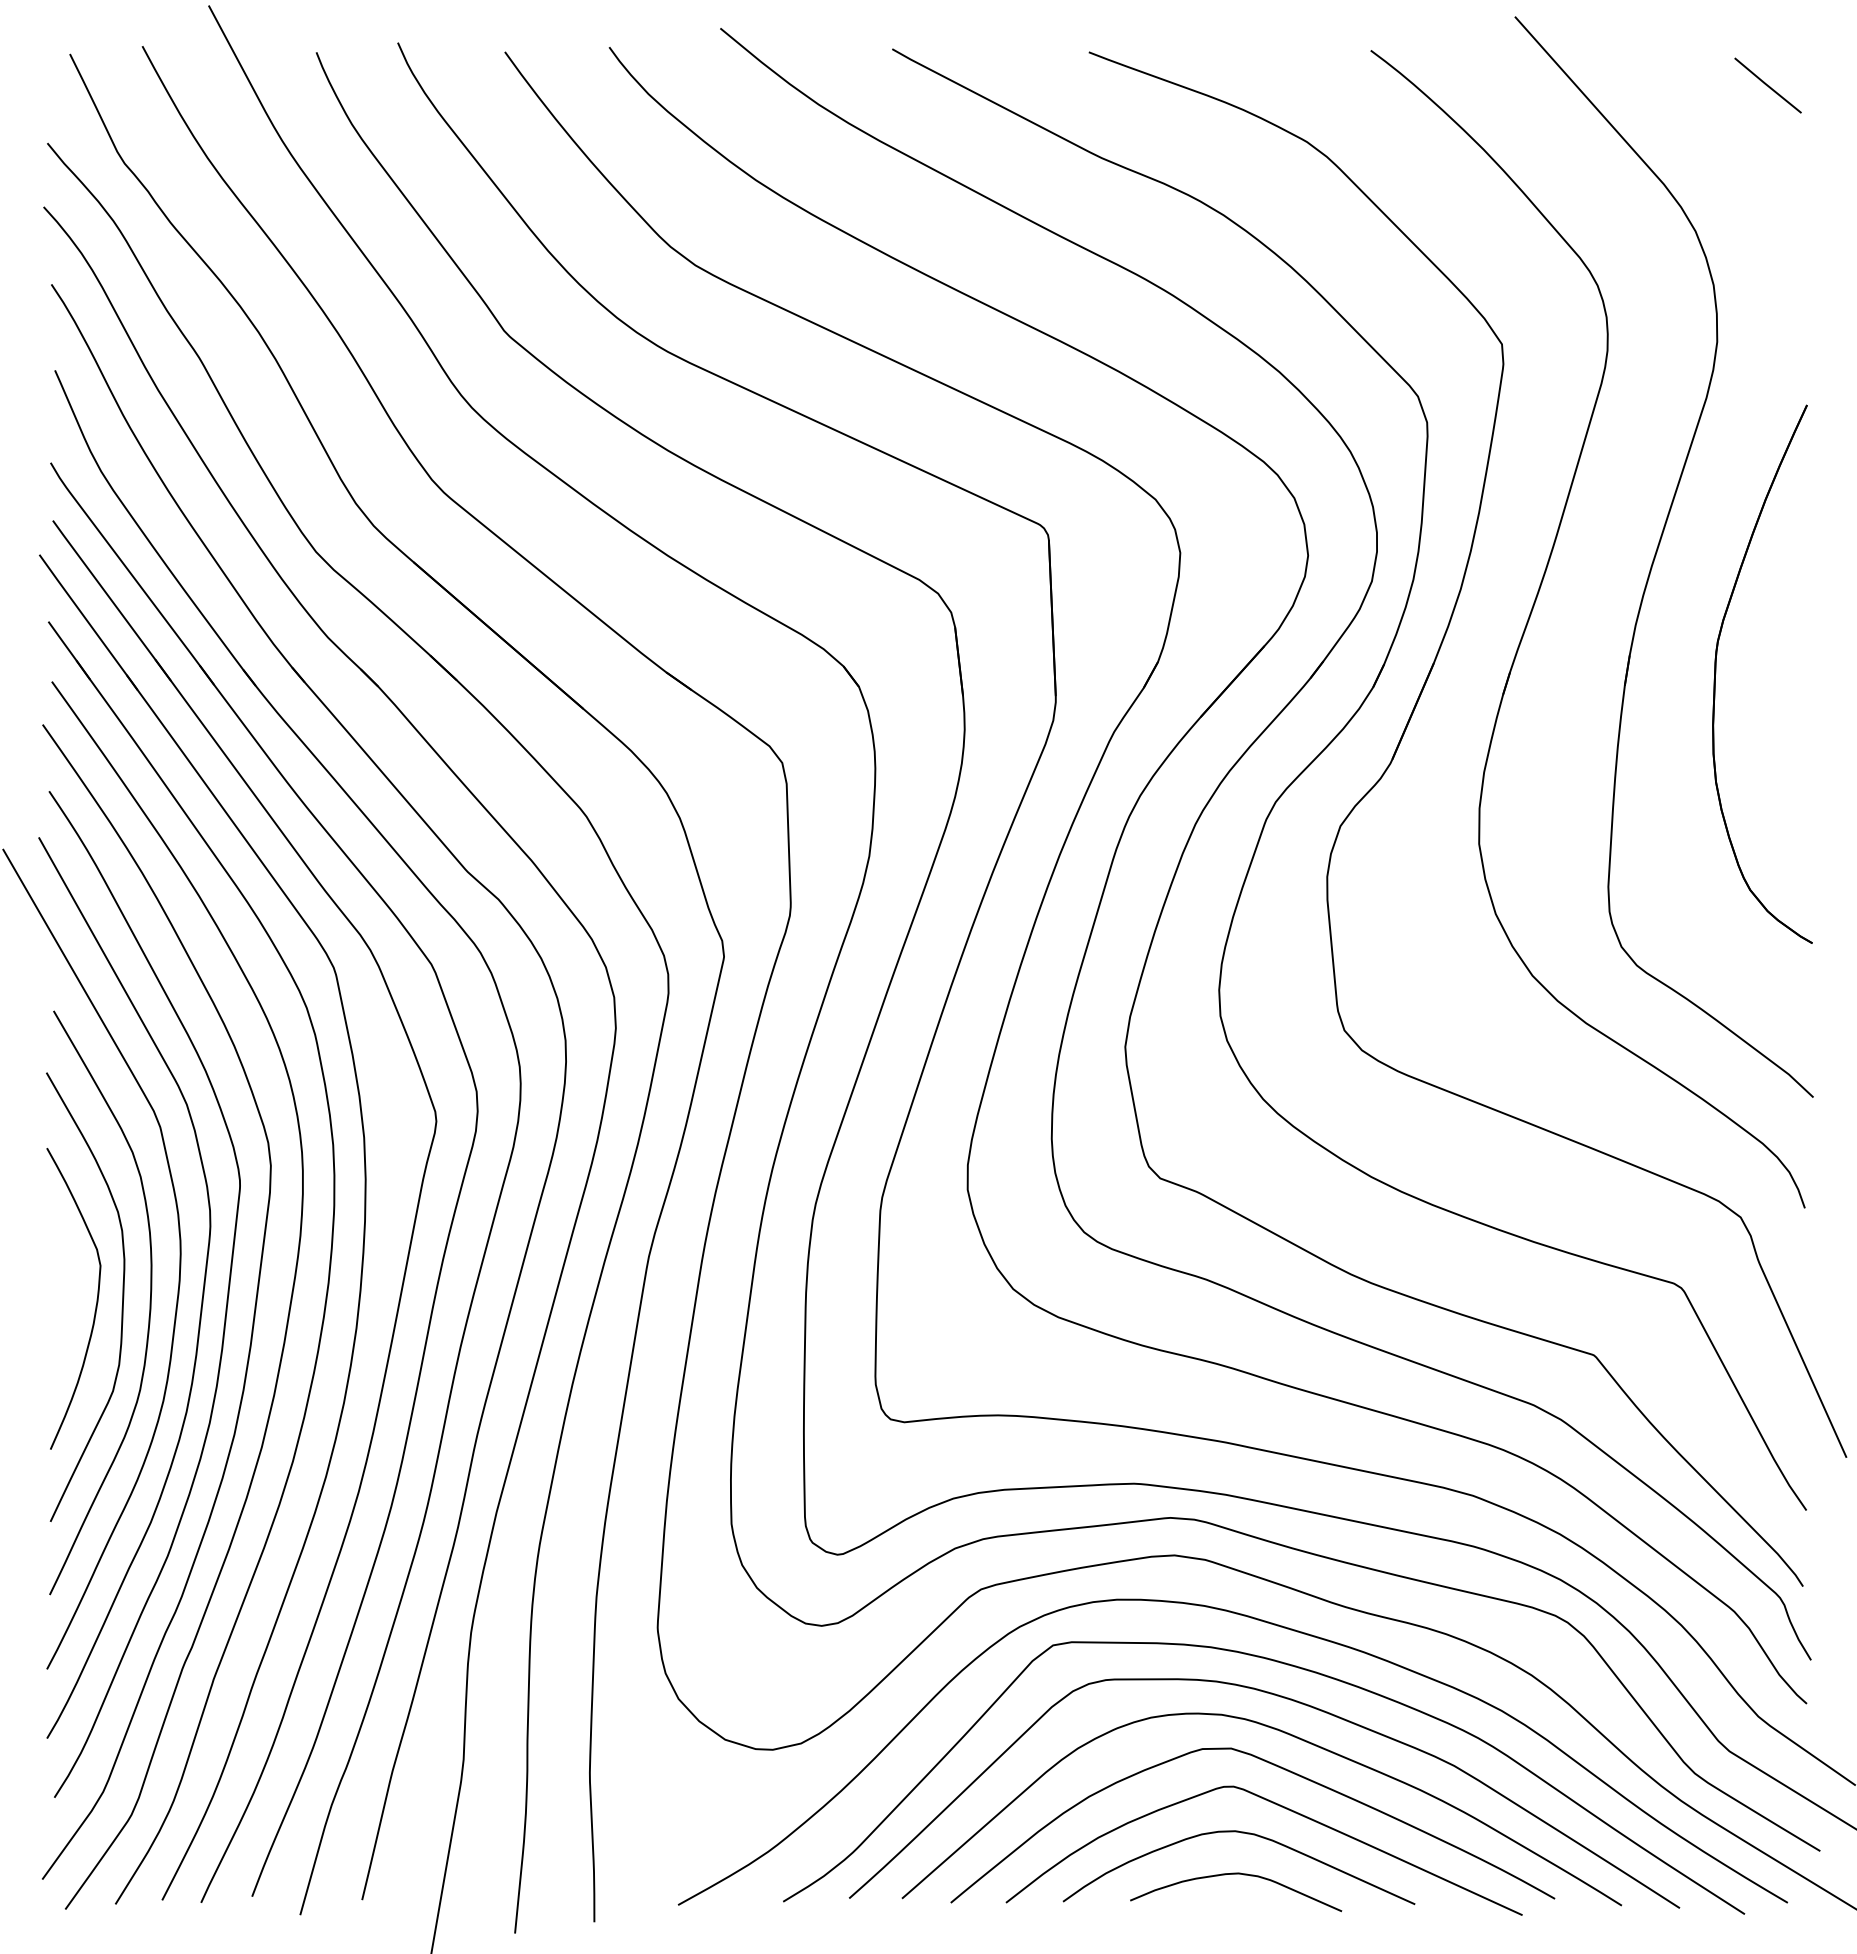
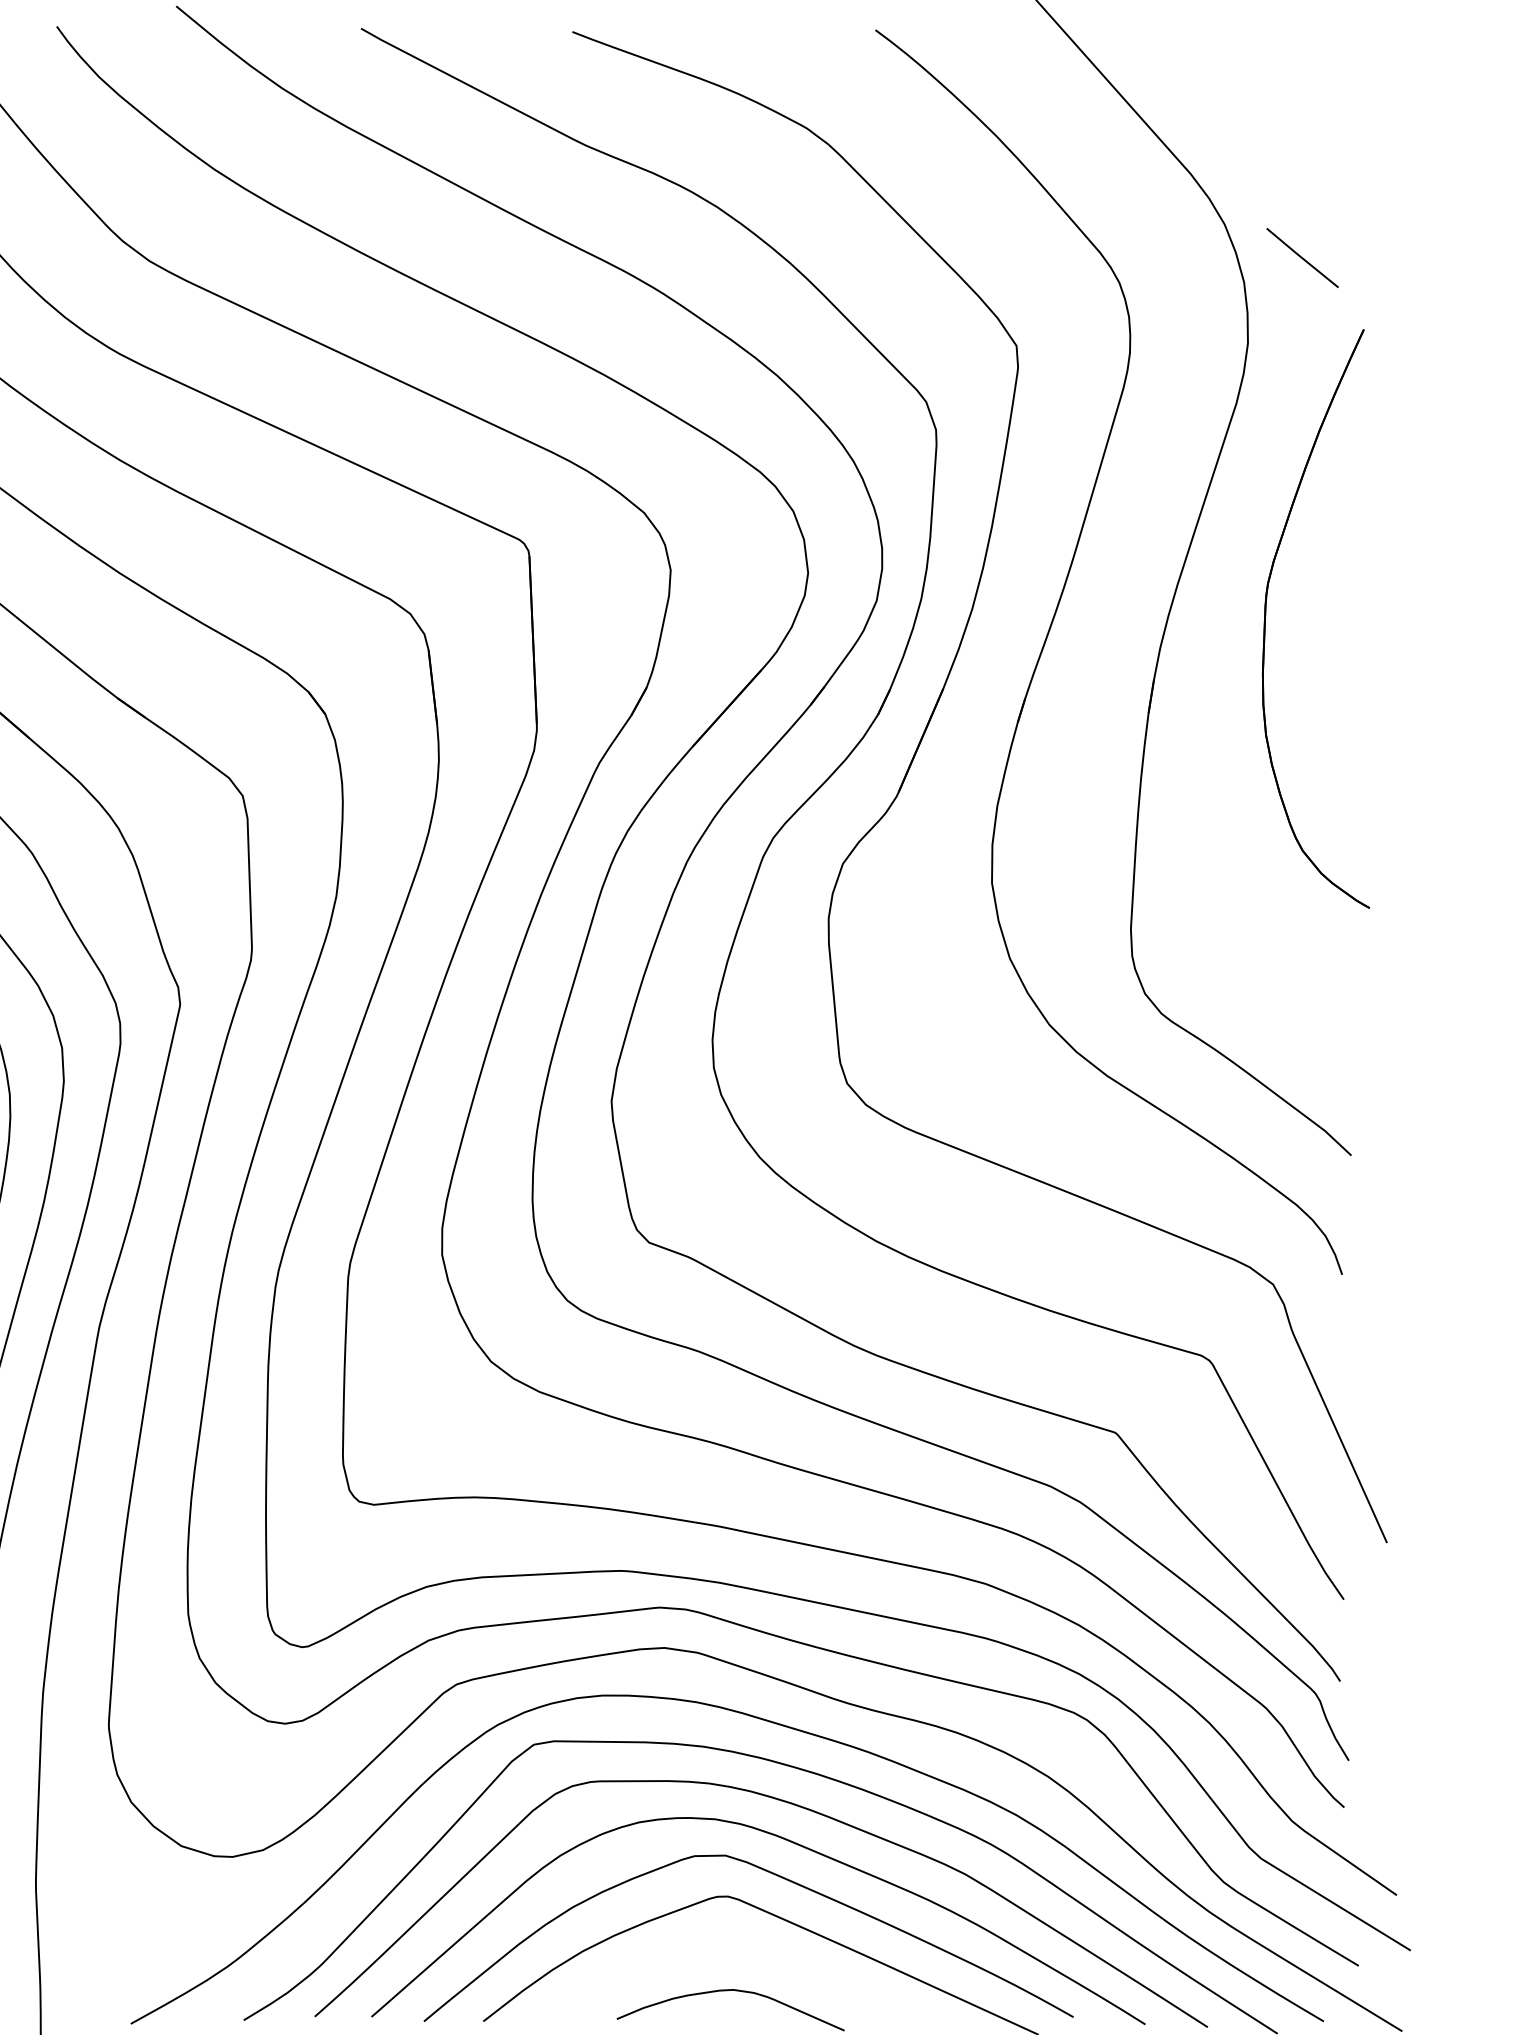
line: (1767, 85) -> (1302, 257), moved
part: (1716, 673) -> (1266, 618), moved
curve: (1241, 1833) -> (736, 1946), removed

